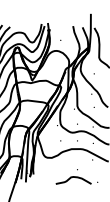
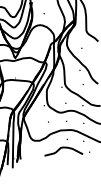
part: (76, 176) -> (66, 146), moved

